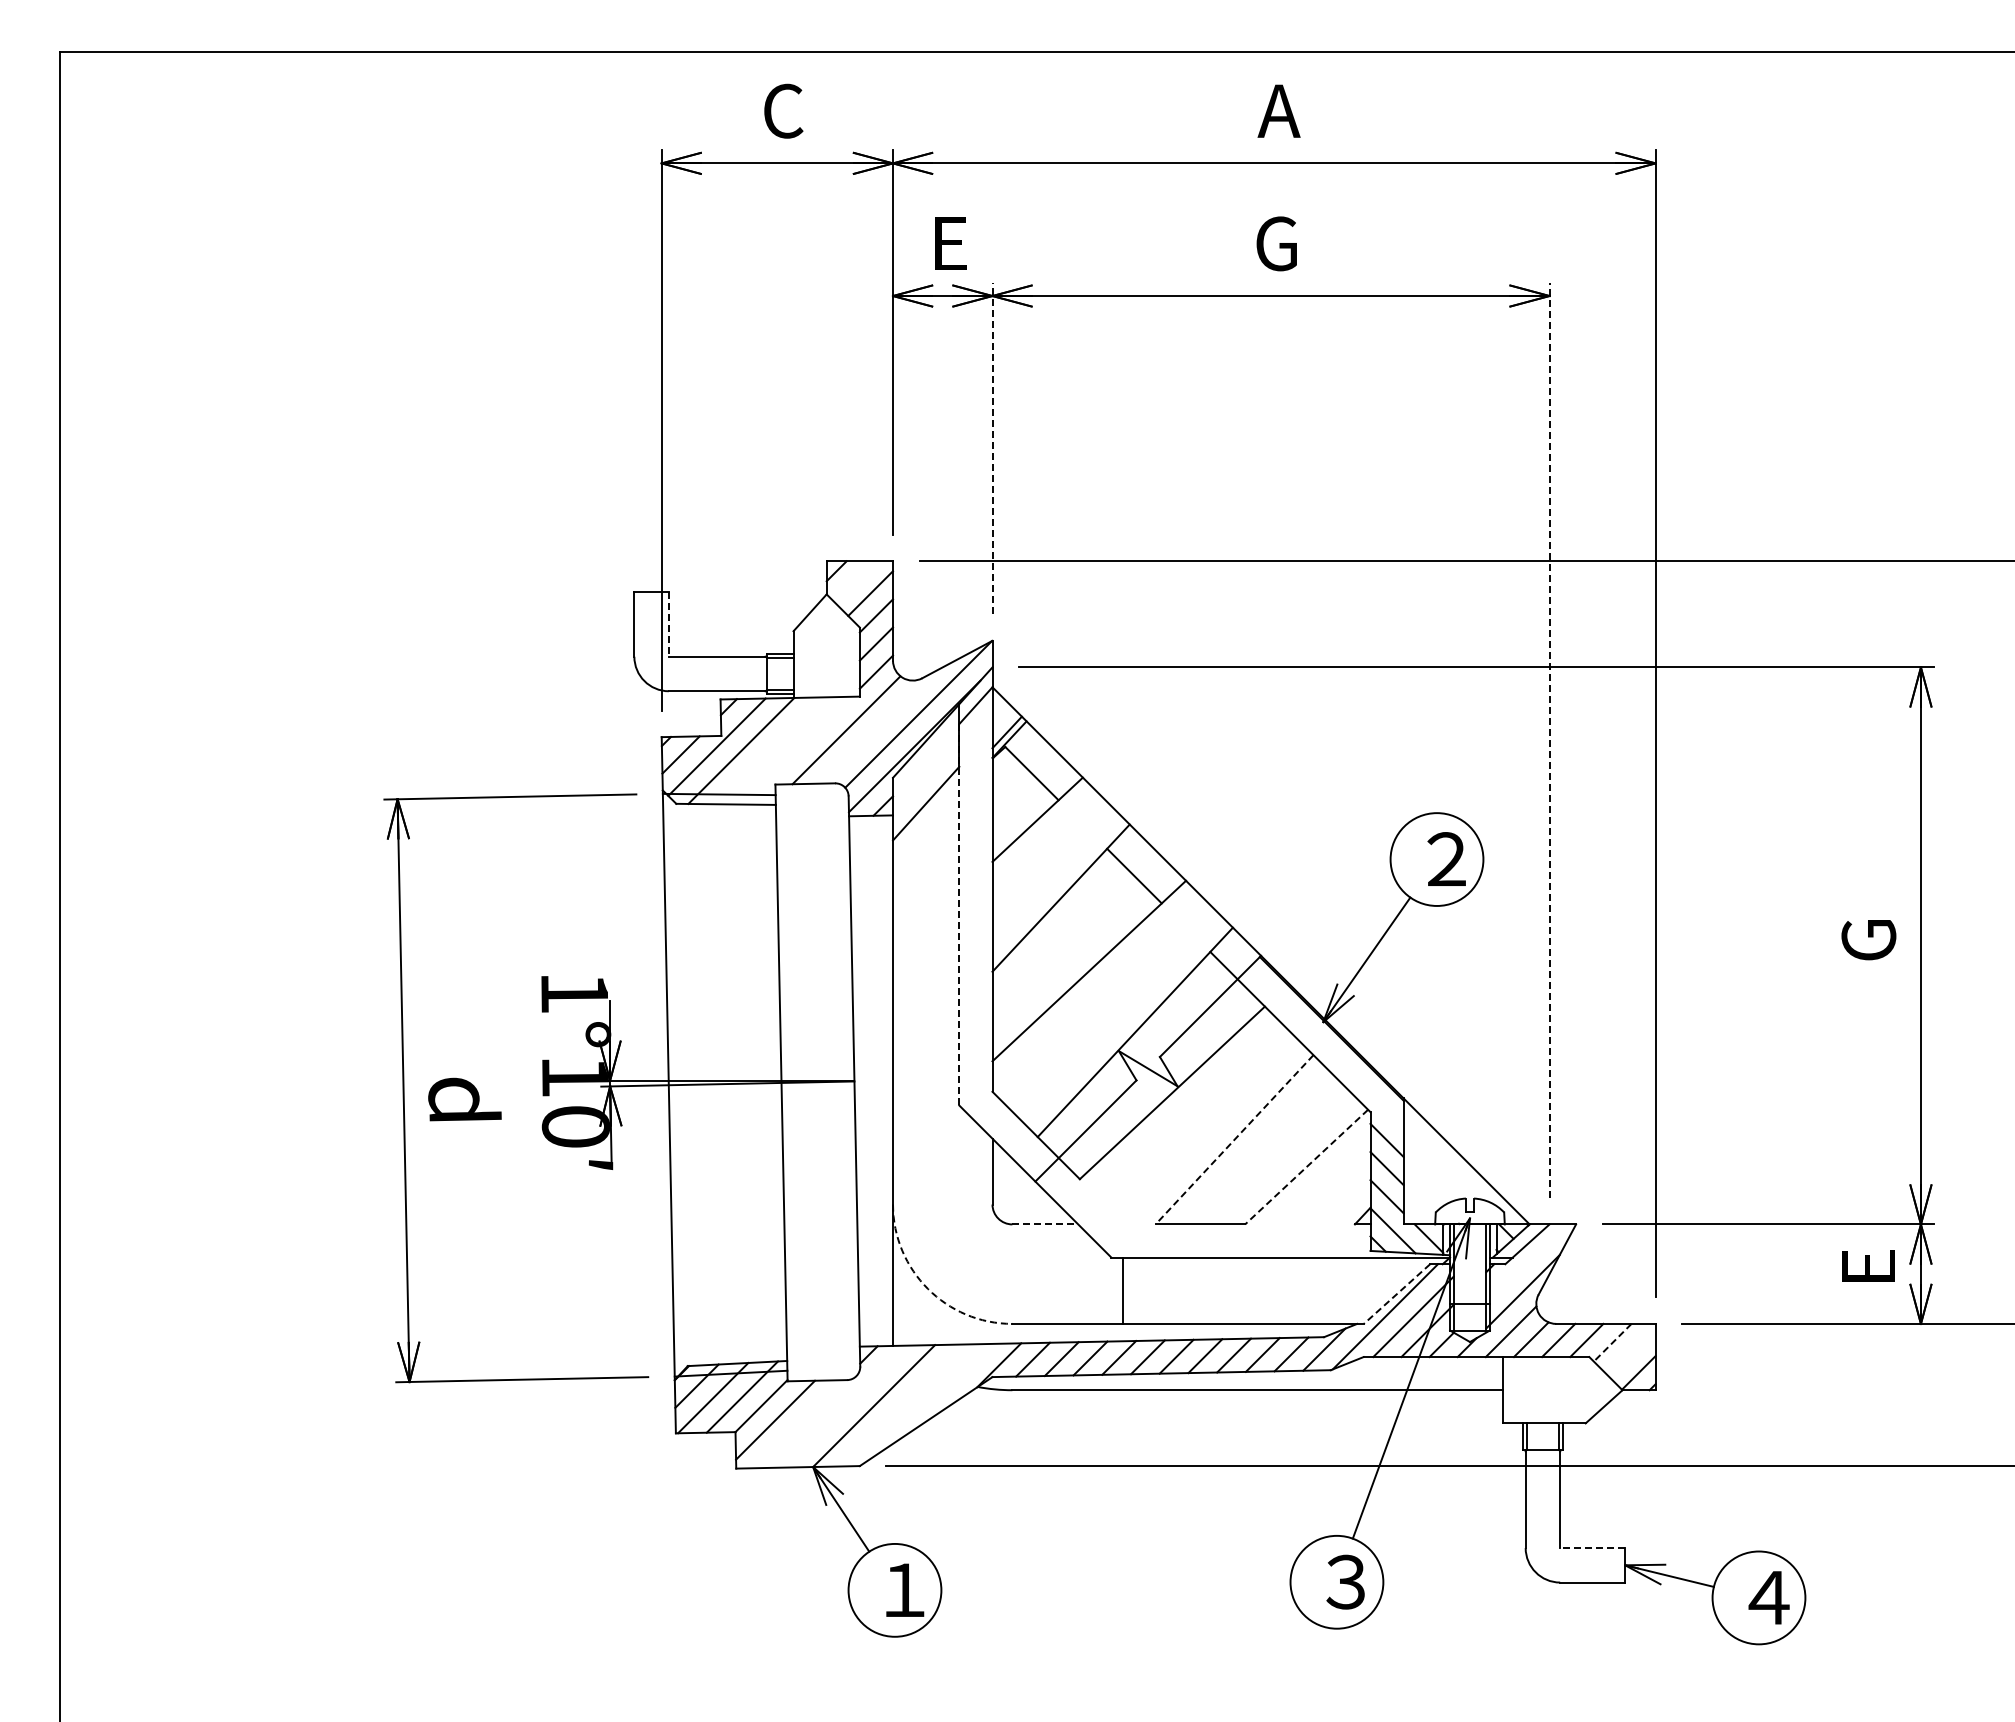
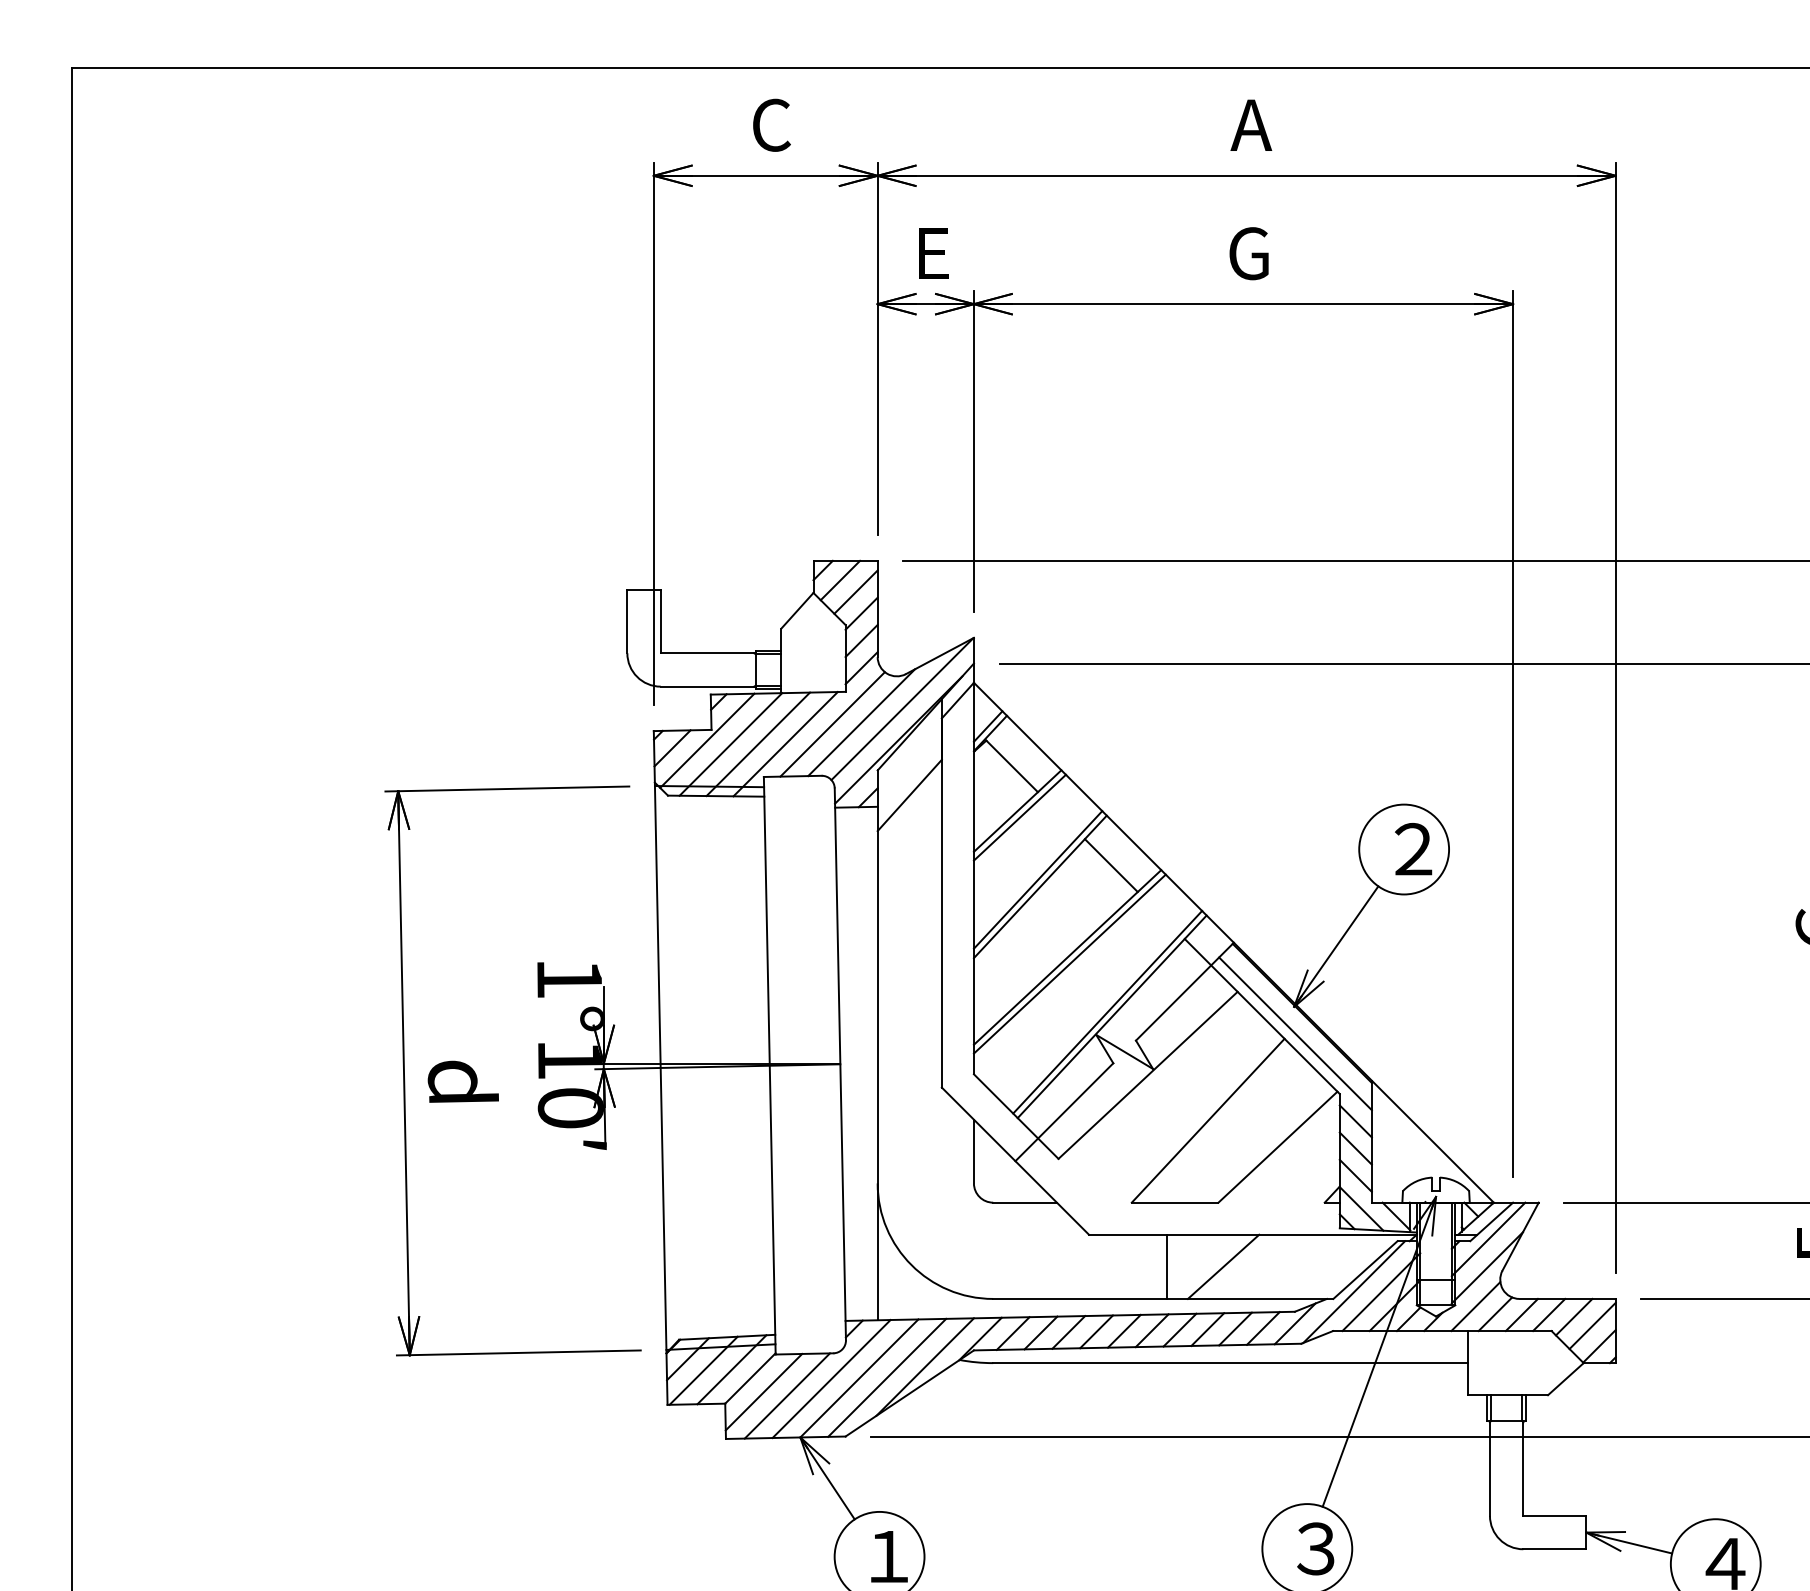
line: (992, 448) -> (973, 451), dashed -> solid
line: (854, 581) -> (840, 580), added
line: (668, 624) -> (660, 622), dashed -> solid
line: (876, 728) -> (861, 722), added
line: (1549, 740) -> (1513, 734), dashed -> solid
line: (769, 750) -> (758, 744), added
line: (797, 750) -> (785, 744), added
line: (1039, 826) -> (1019, 817), added
line: (1058, 890) -> (1037, 879), added
line: (959, 914) -> (942, 902), dashed -> solid
line: (1091, 977) -> (1069, 963), added
line: (1130, 1027) -> (1107, 1012), added
line: (1324, 1049) -> (1295, 1033), added
line: (1234, 1139) -> (1208, 1120), dashed -> solid
line: (1306, 1167) -> (1277, 1147), dashed -> solid
line: (1045, 1224) -> (1025, 1202), dashed -> solid
line: (1524, 1262) -> (1488, 1239), added
arc: (927, 1288) -> (911, 1264), dashed -> solid
line: (1123, 1290) -> (1166, 1266), moved
line: (1250, 1290) -> (1223, 1266), added
line: (1397, 1294) -> (1365, 1270), dashed -> solid
line: (1612, 1342) -> (1573, 1316), dashed -> solid
line: (1631, 1351) -> (1592, 1325), added
line: (941, 1393) -> (924, 1366), added
line: (902, 1405) -> (886, 1377), added
line: (845, 1406) -> (831, 1378), added
line: (799, 1424) -> (787, 1396), added
line: (1592, 1548) -> (1554, 1516), dashed -> solid

